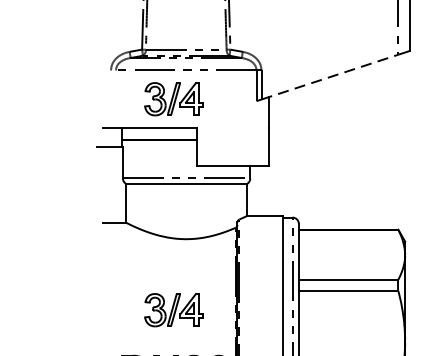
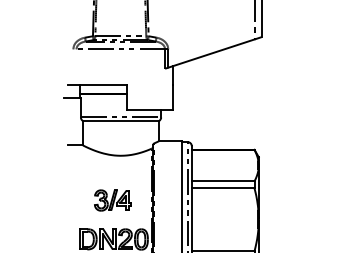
line: (330, 76) -> (211, 53), dashed -> solid
part: (173, 99) -> (112, 67), removed

